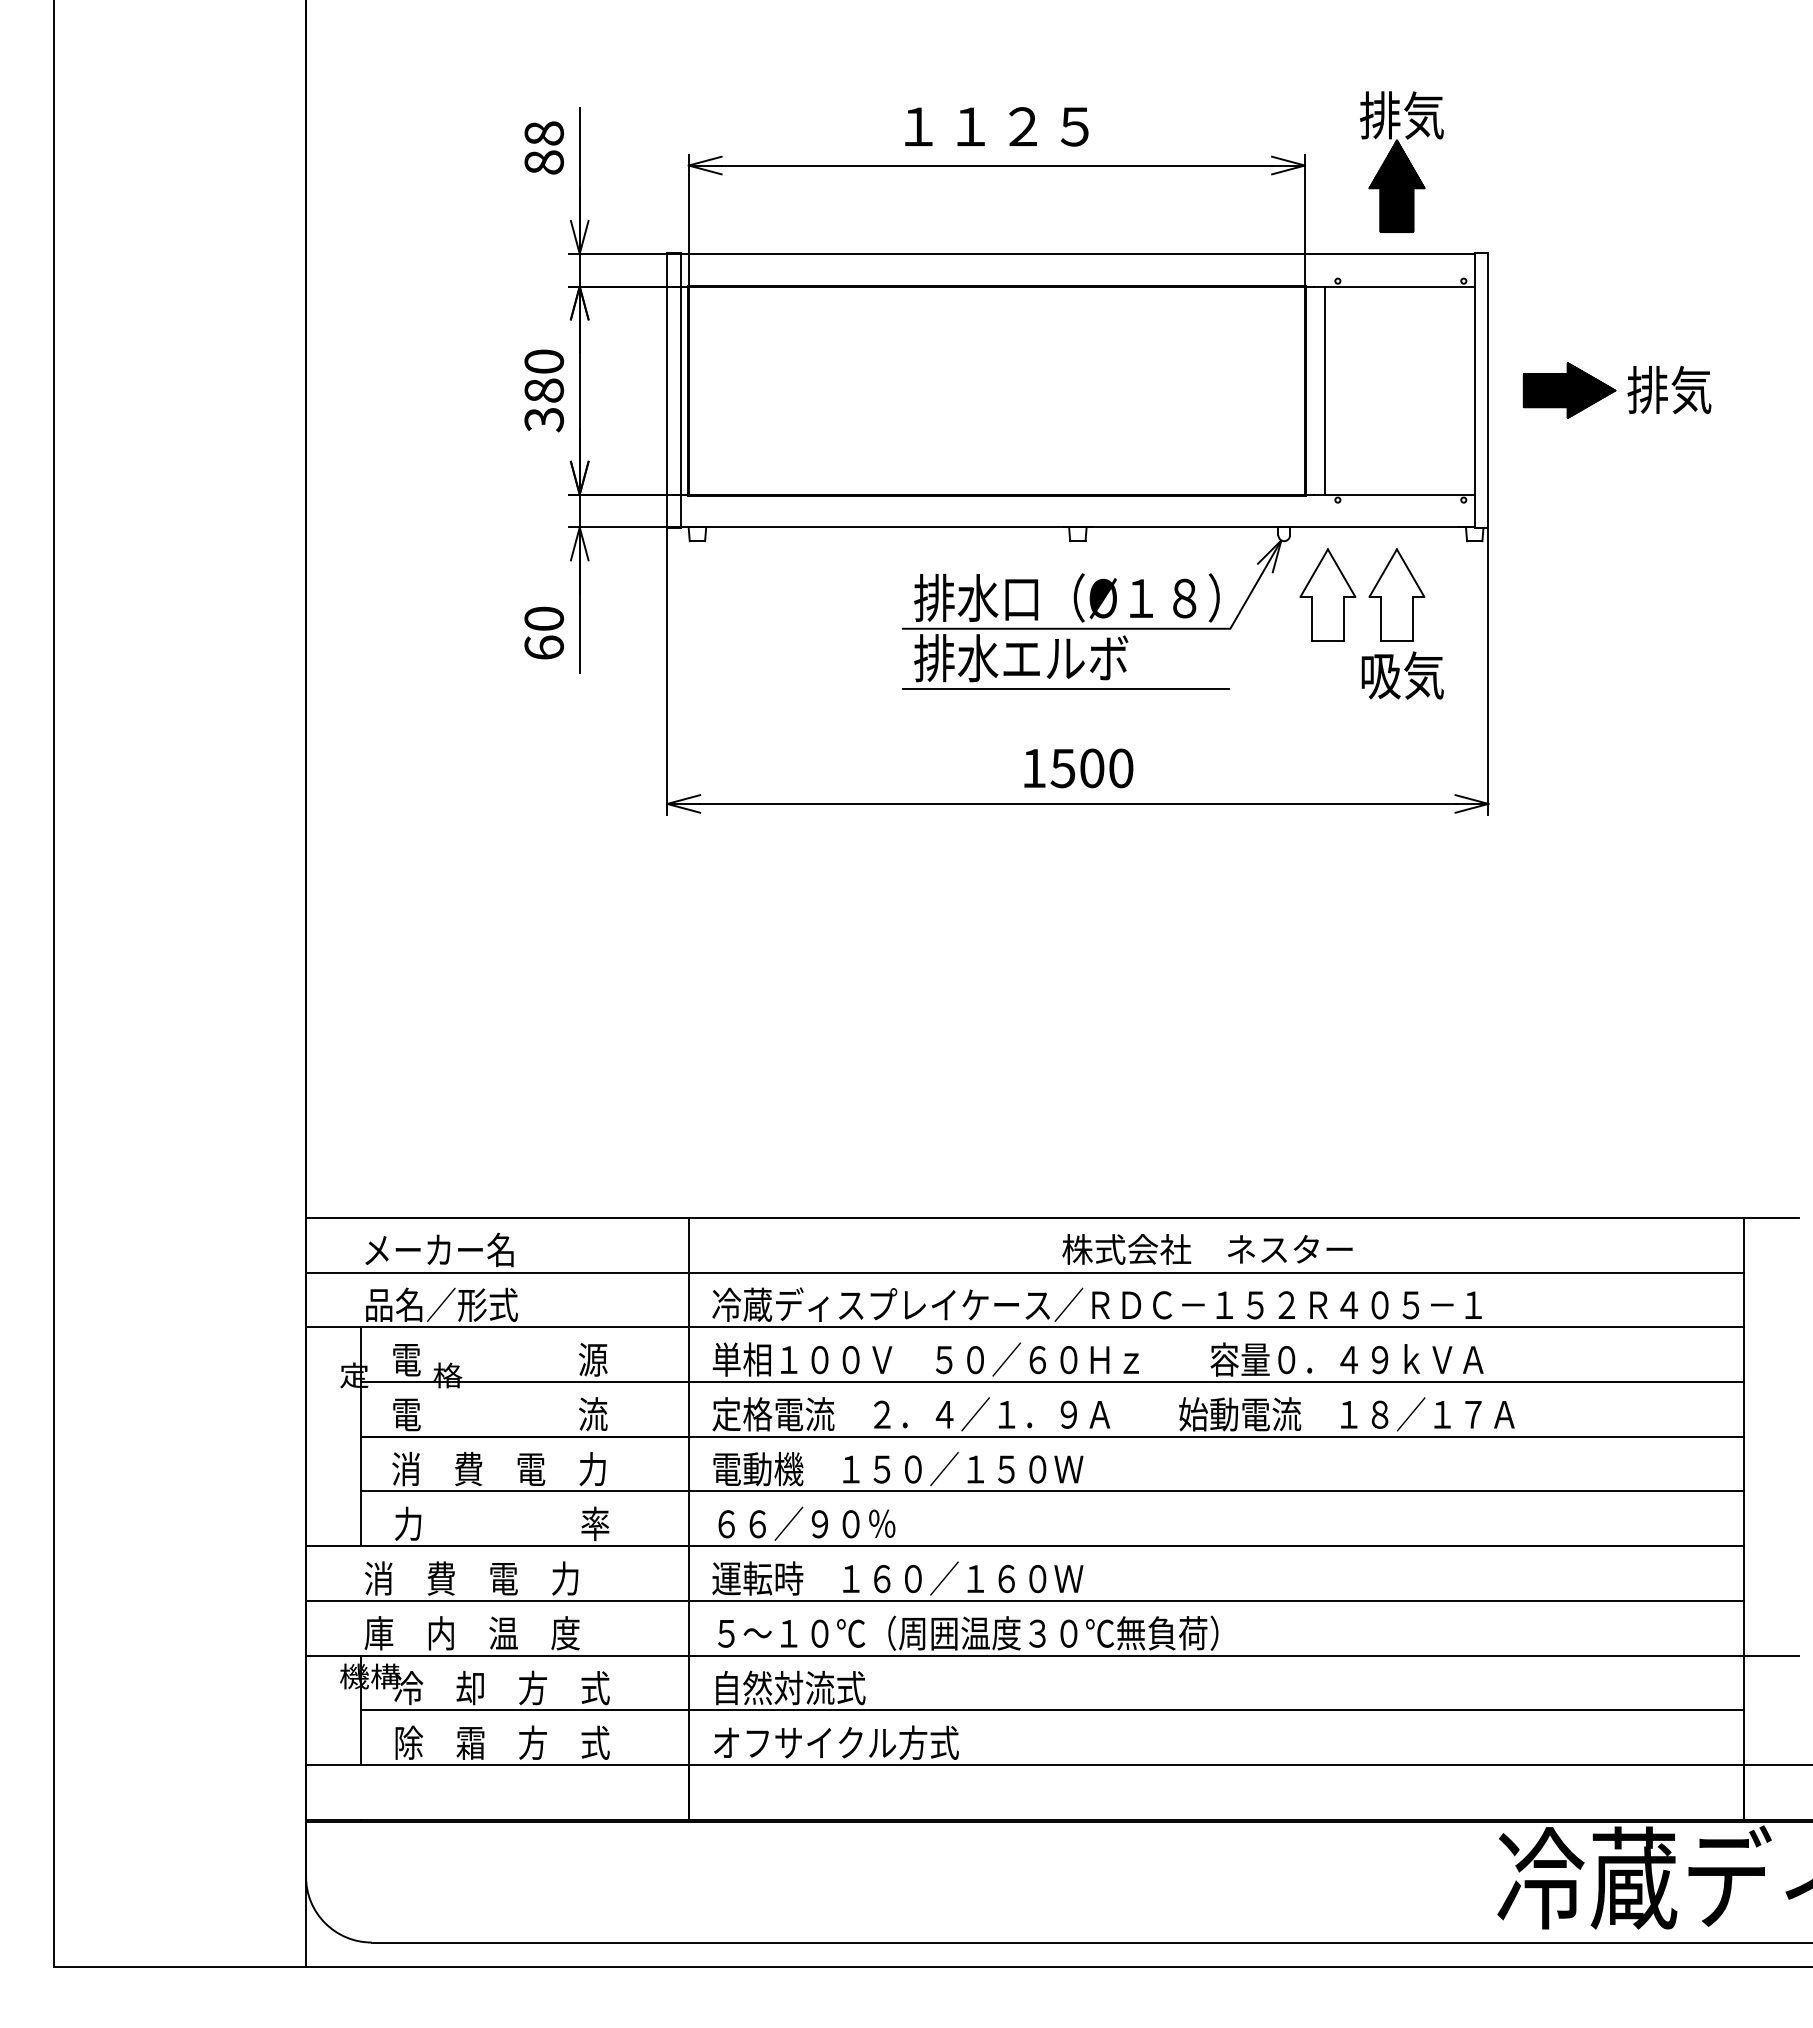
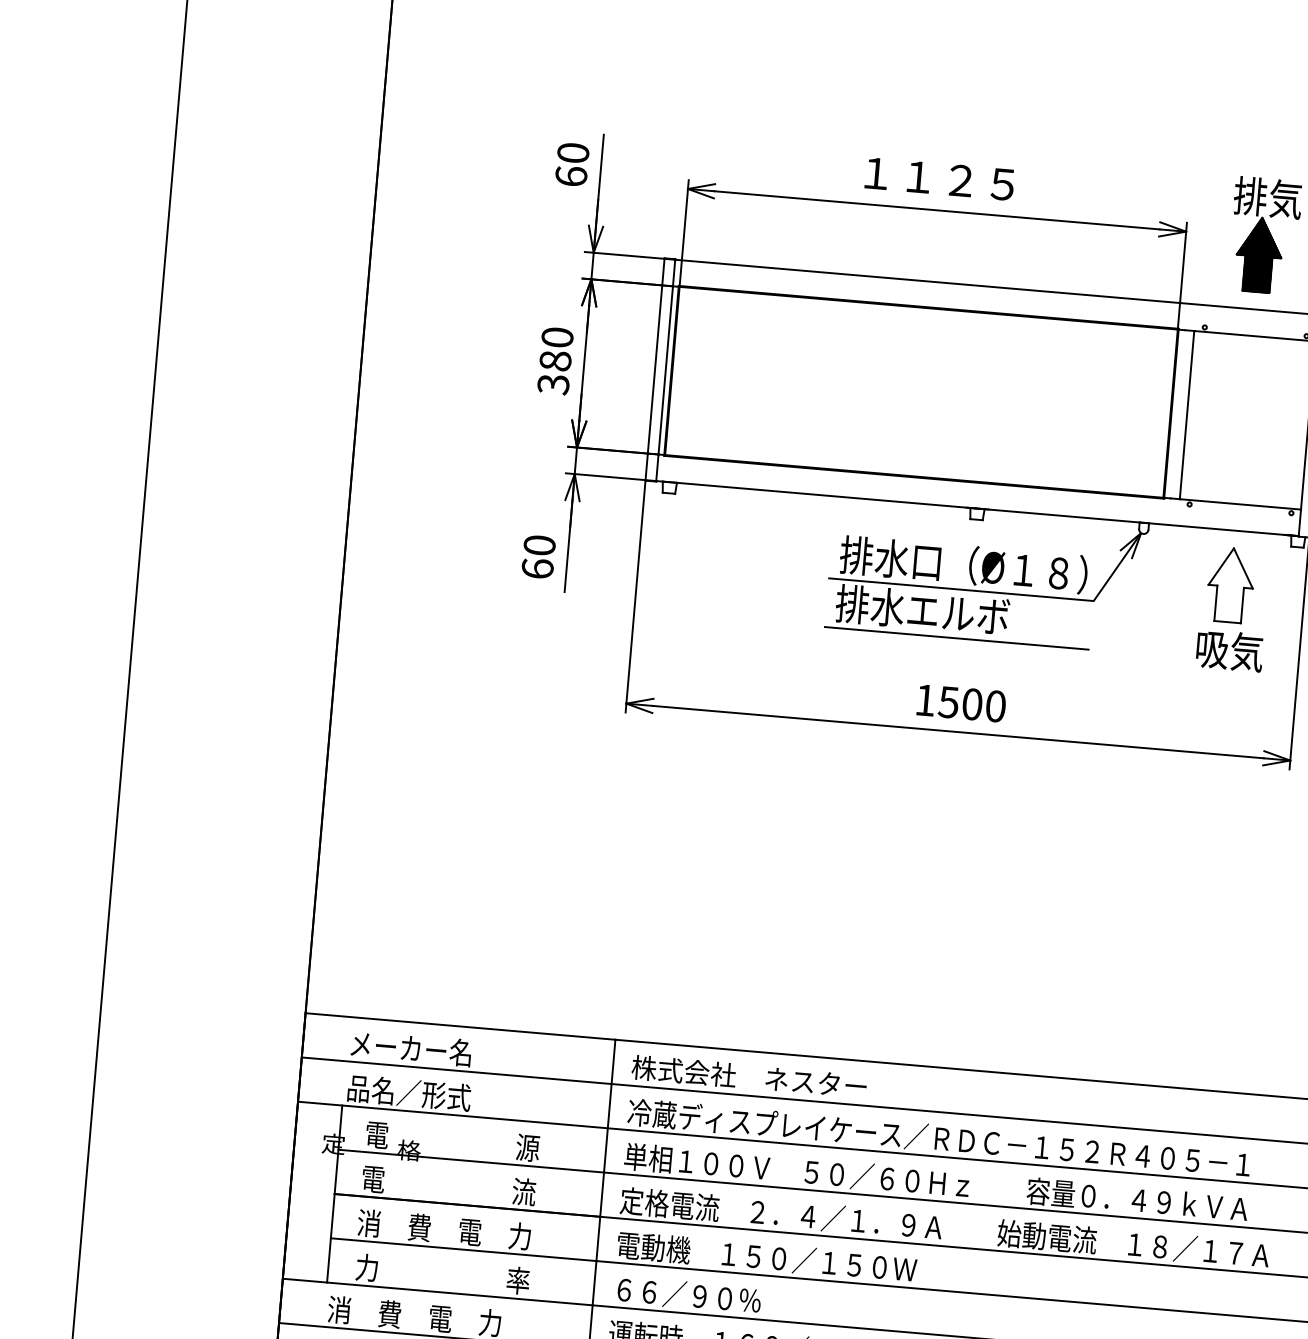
text: (543, 147) -> (571, 164), 88 -> 60
part: (1327, 594) -> (1174, 580), removed
text: (1207, 1249) -> (749, 1077), moved

